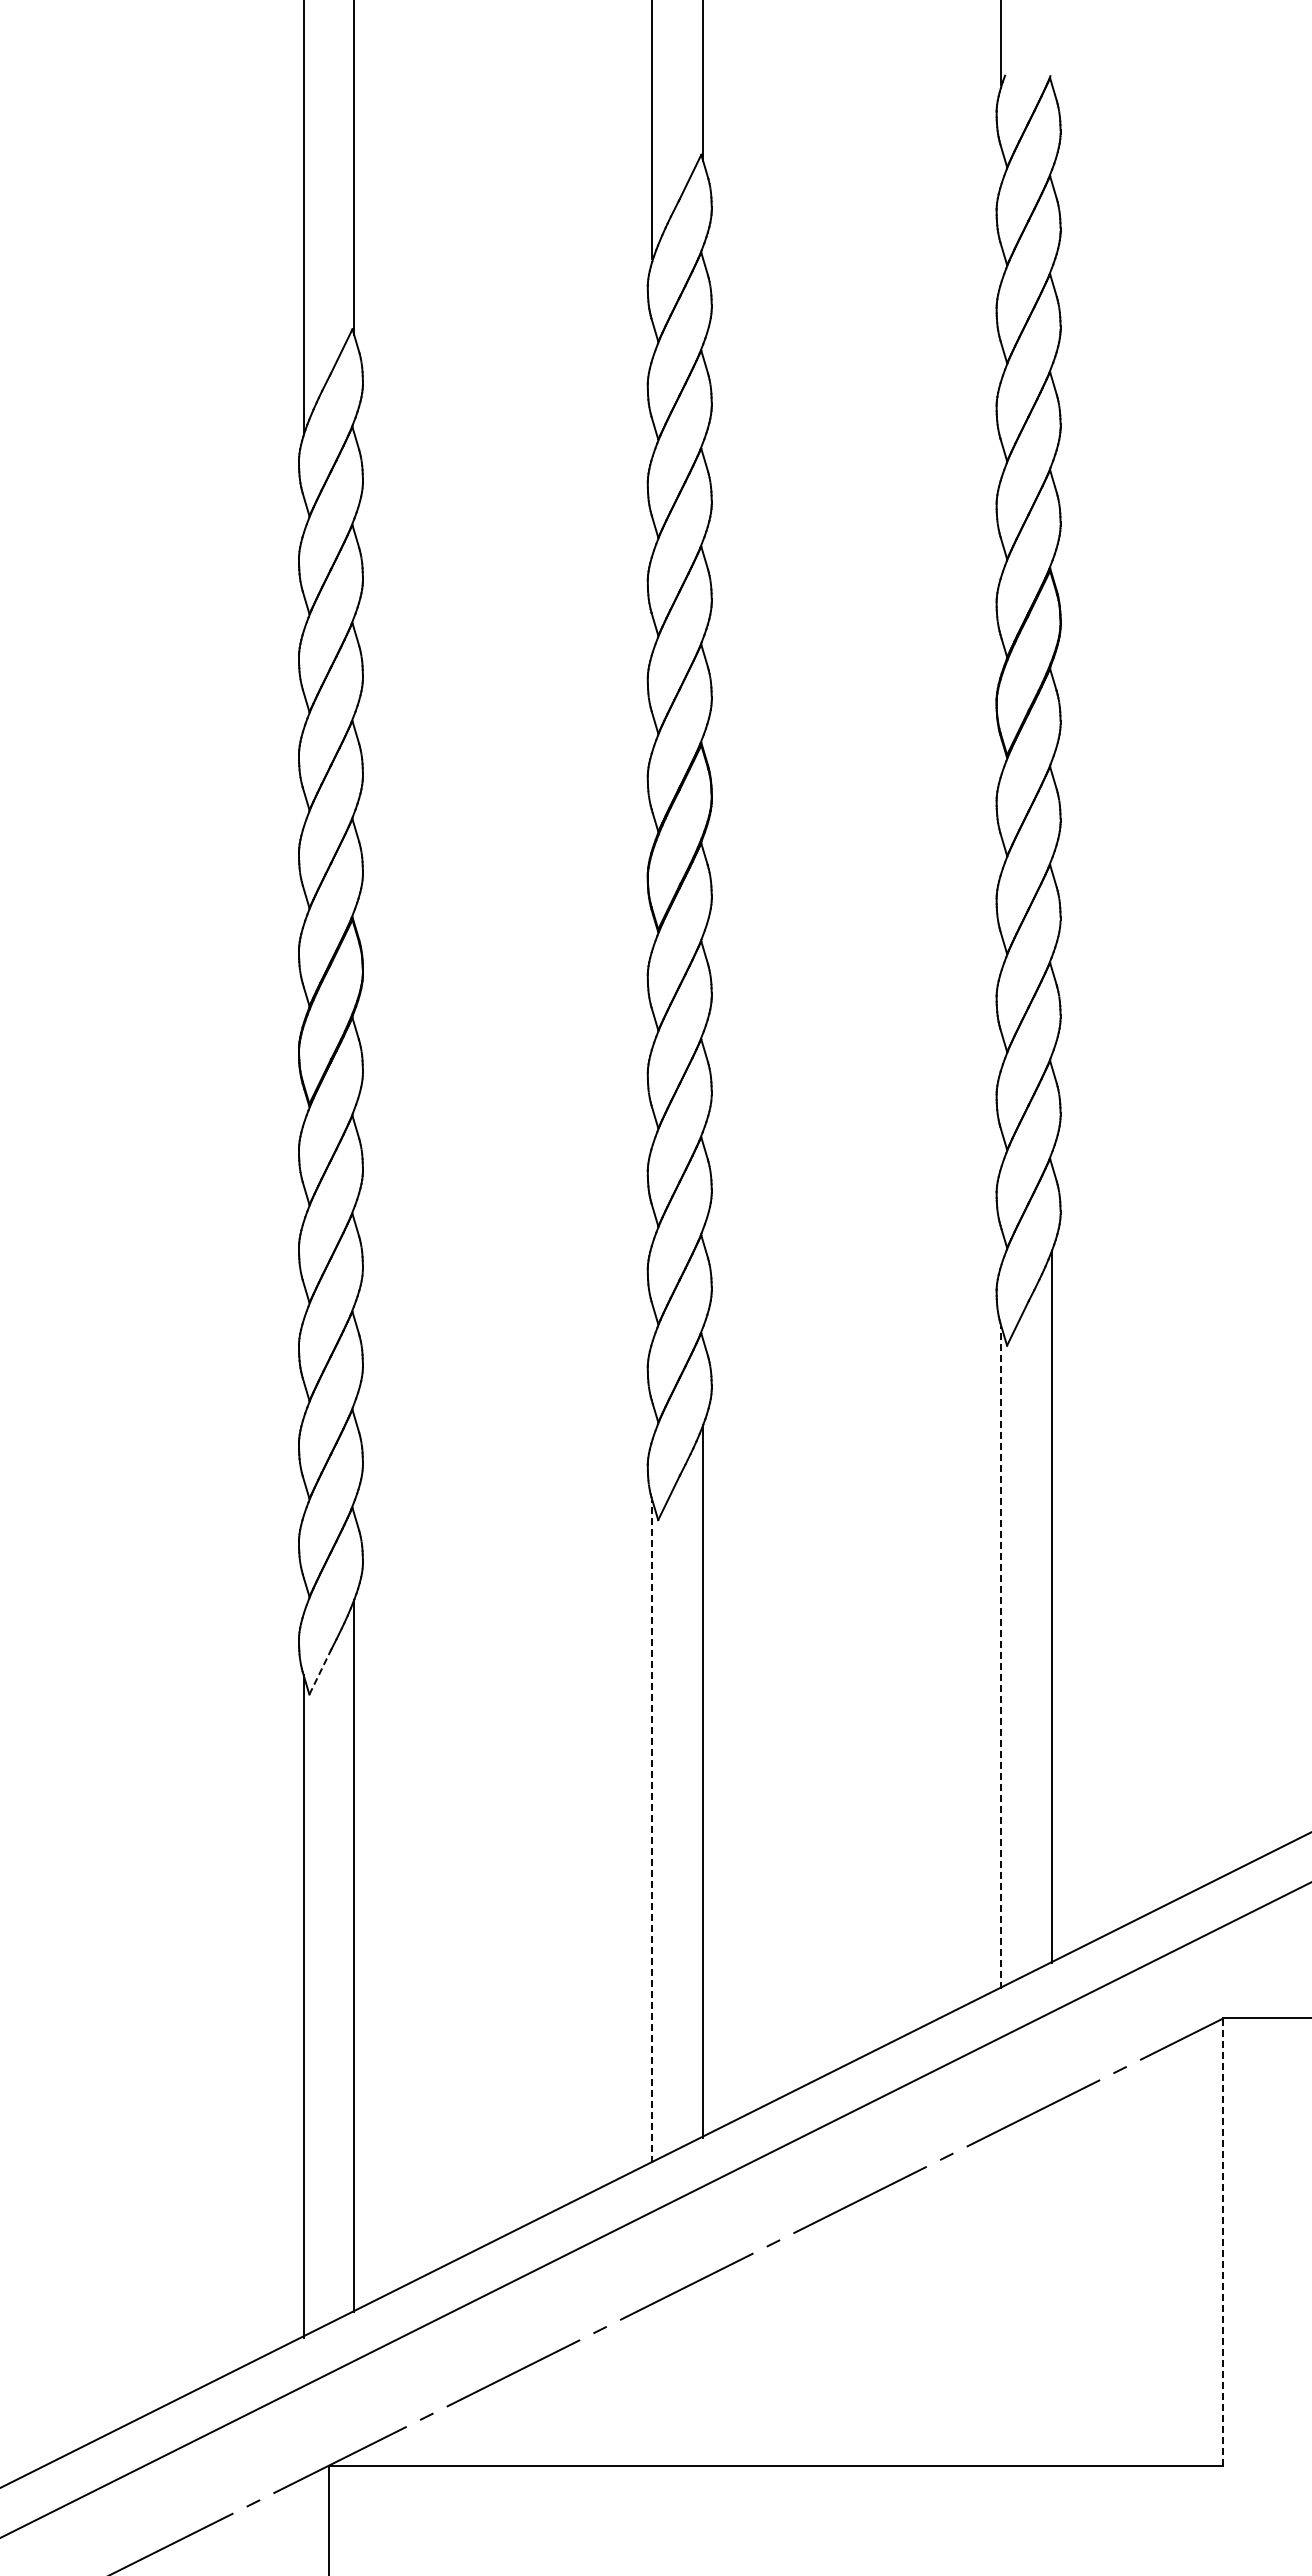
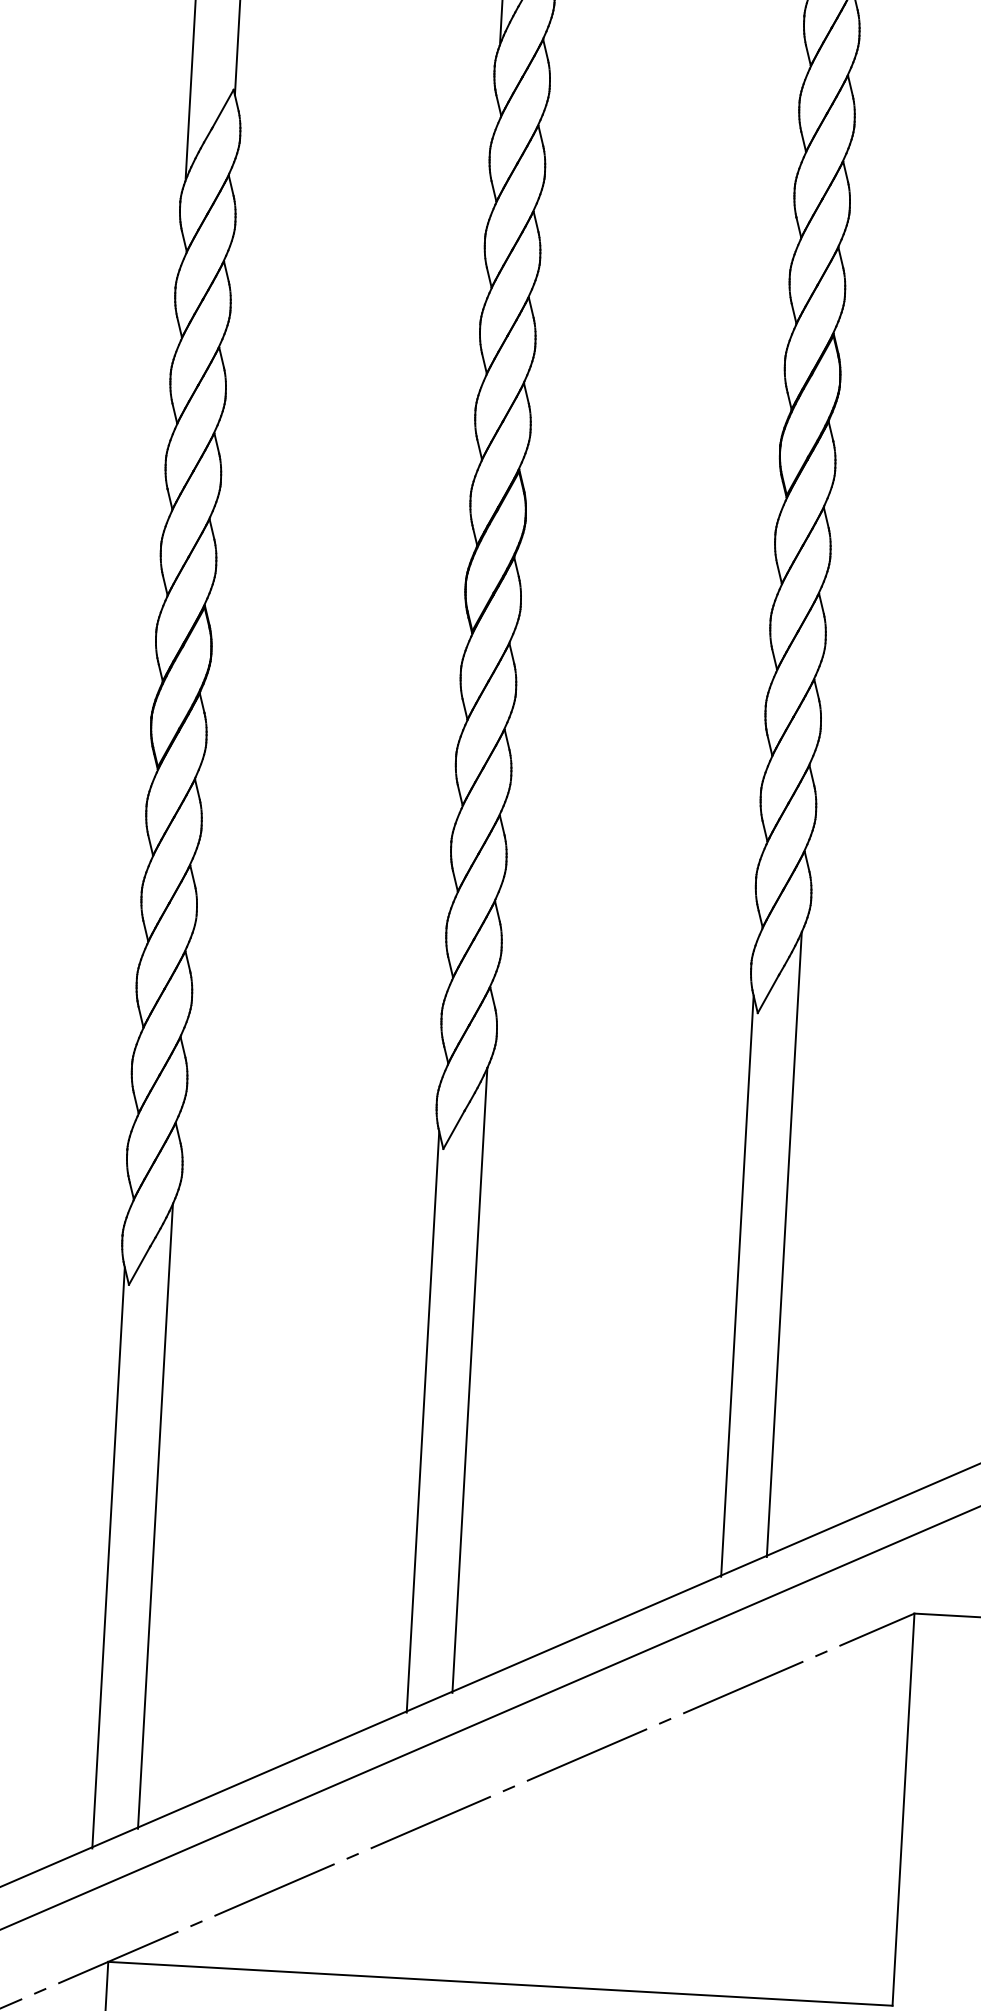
line: (1001, 1656) -> (737, 1285), dashed -> solid
line: (320, 1672) -> (139, 1266), dashed -> solid
line: (652, 1831) -> (423, 1421), dashed -> solid
line: (1223, 2242) -> (903, 1810), dashed -> solid

